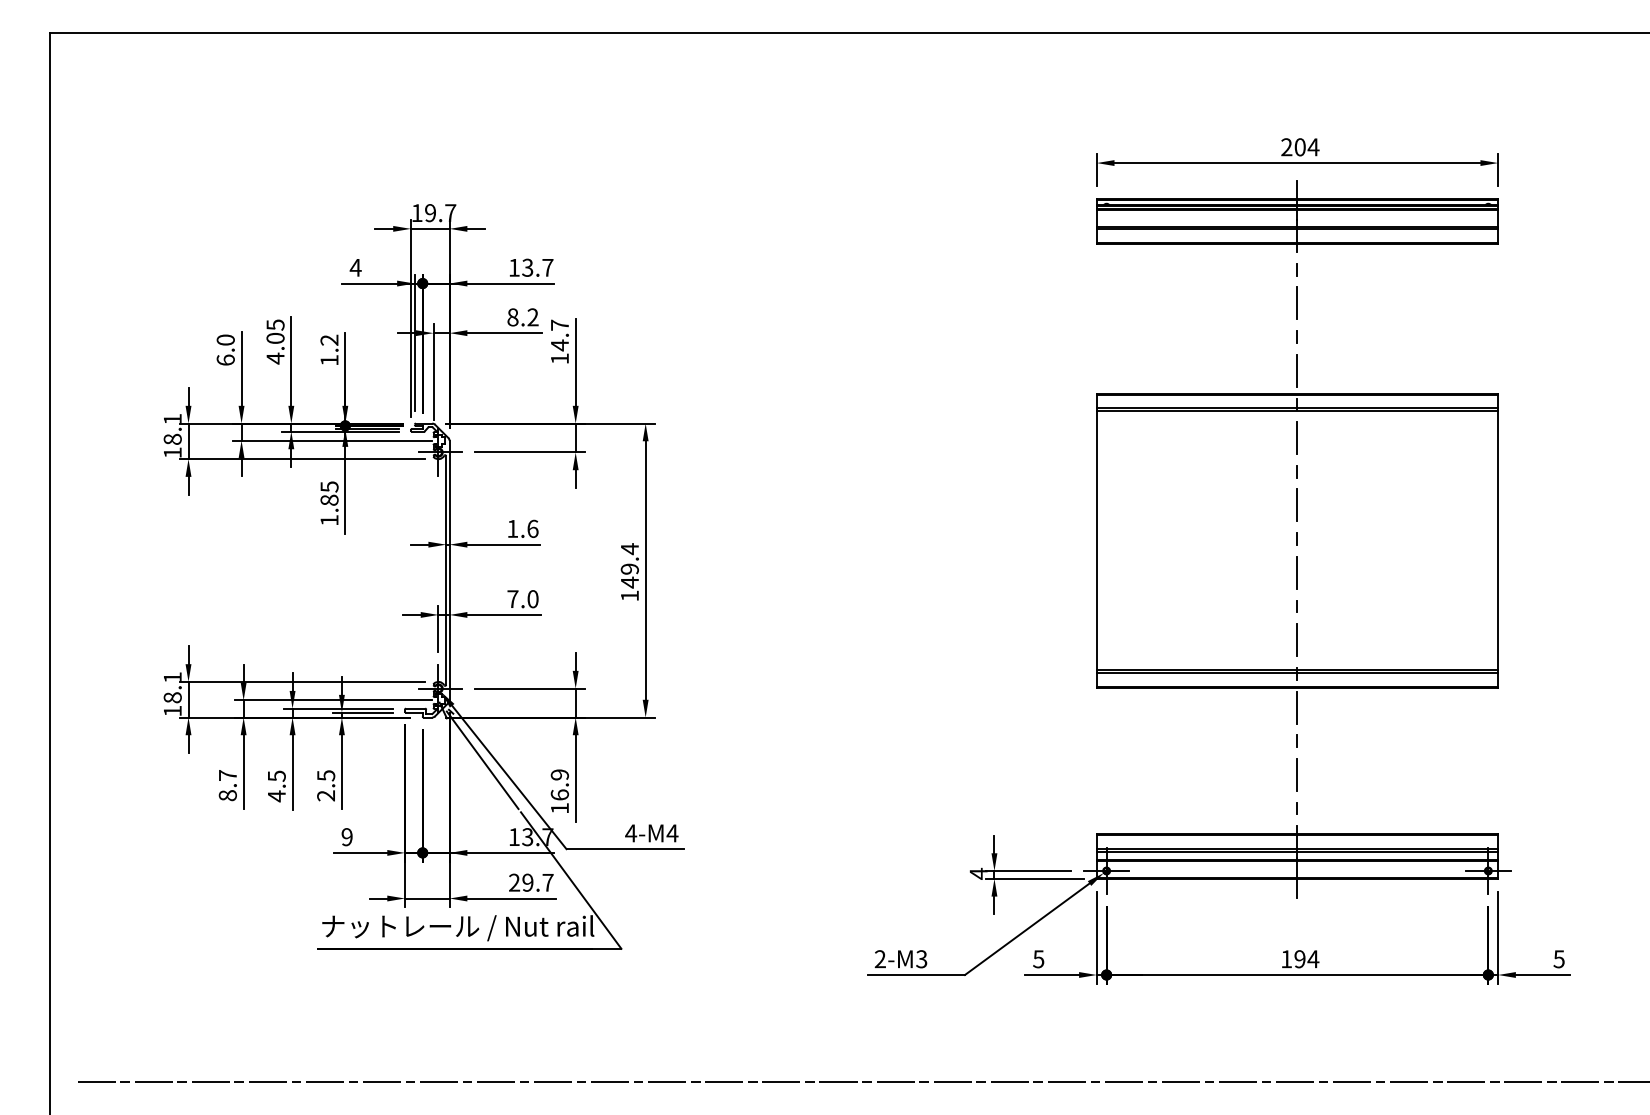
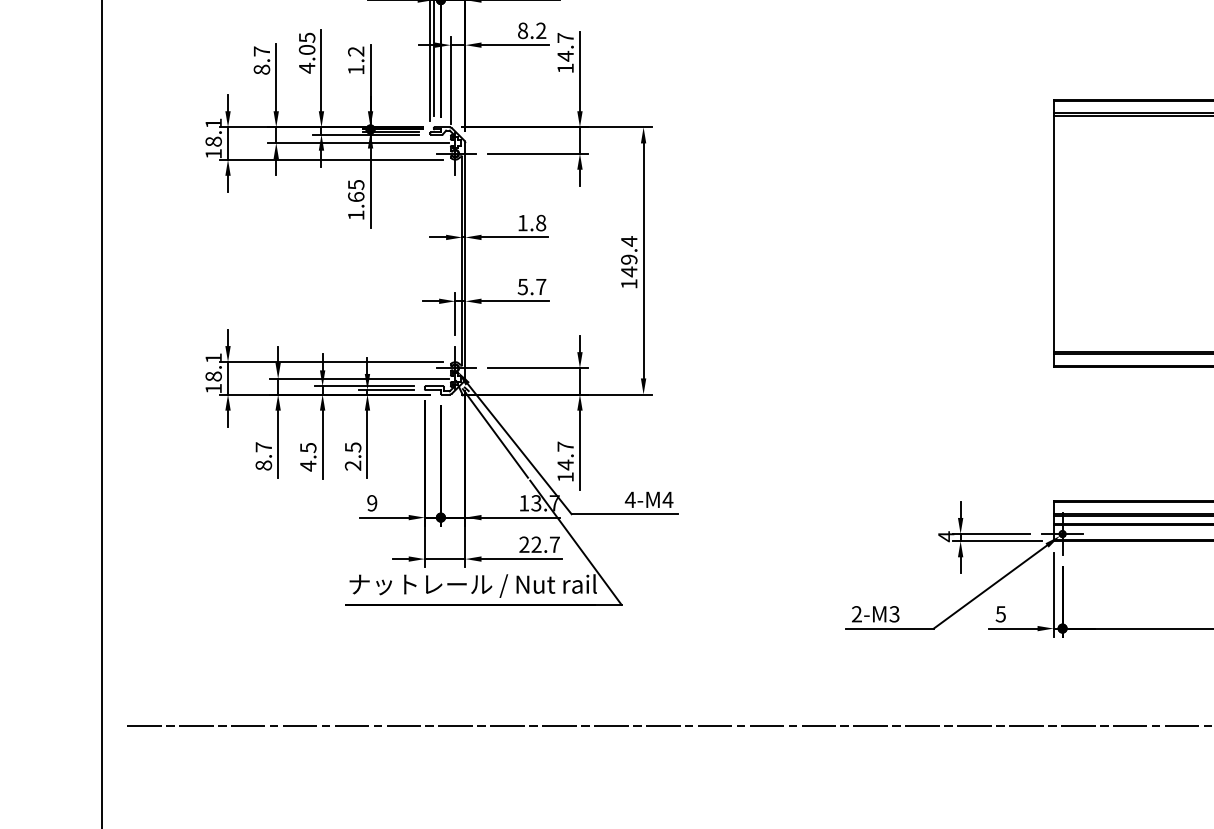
text: (225, 349) -> (261, 60), 6.0 -> 8.7
text: (329, 499) -> (356, 196), 1.85 -> 1.65
text: (532, 528) -> (540, 222), 1.6 -> 1.8
text: (522, 599) -> (531, 287), 7.0 -> 5.7
text: (559, 785) -> (565, 456), 16.9 -> 14.7
text: (527, 882) -> (536, 544), 29.7 -> 22.7

